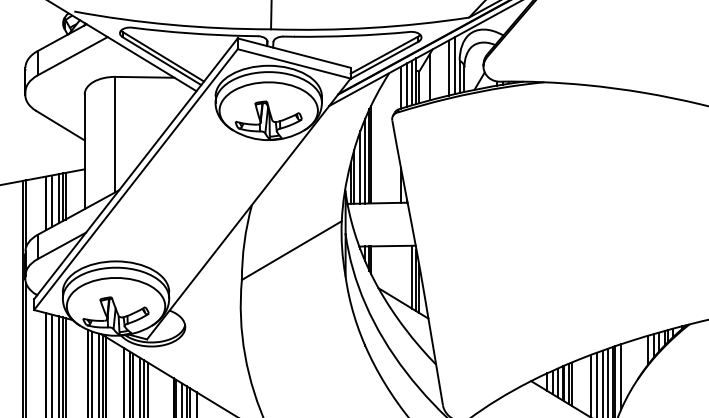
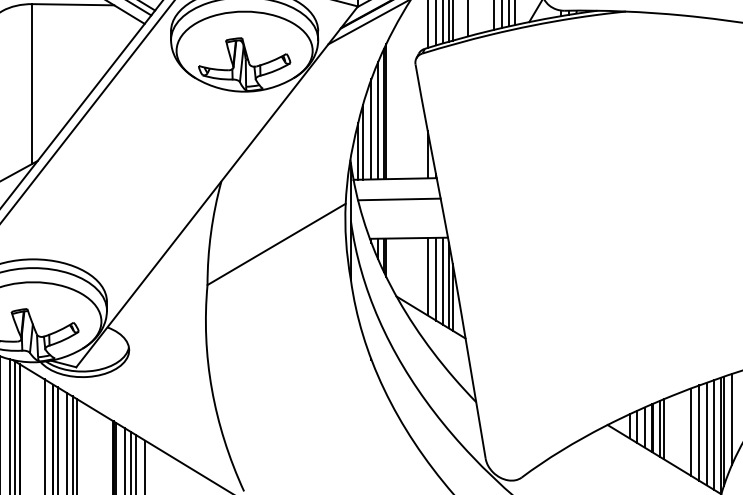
line: (380, 217) -> (399, 198), added
line: (401, 273) -> (428, 276), added
line: (407, 275) -> (436, 278), added

